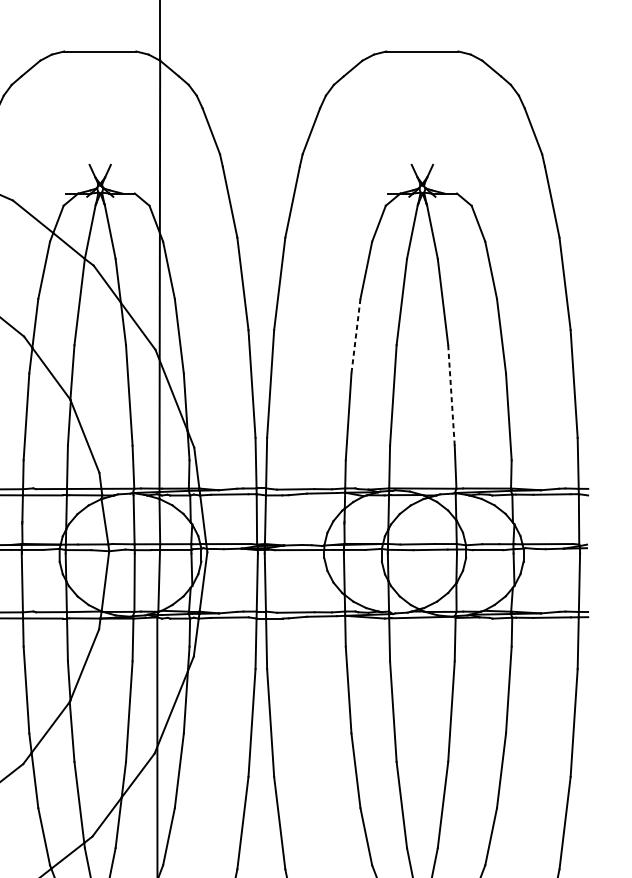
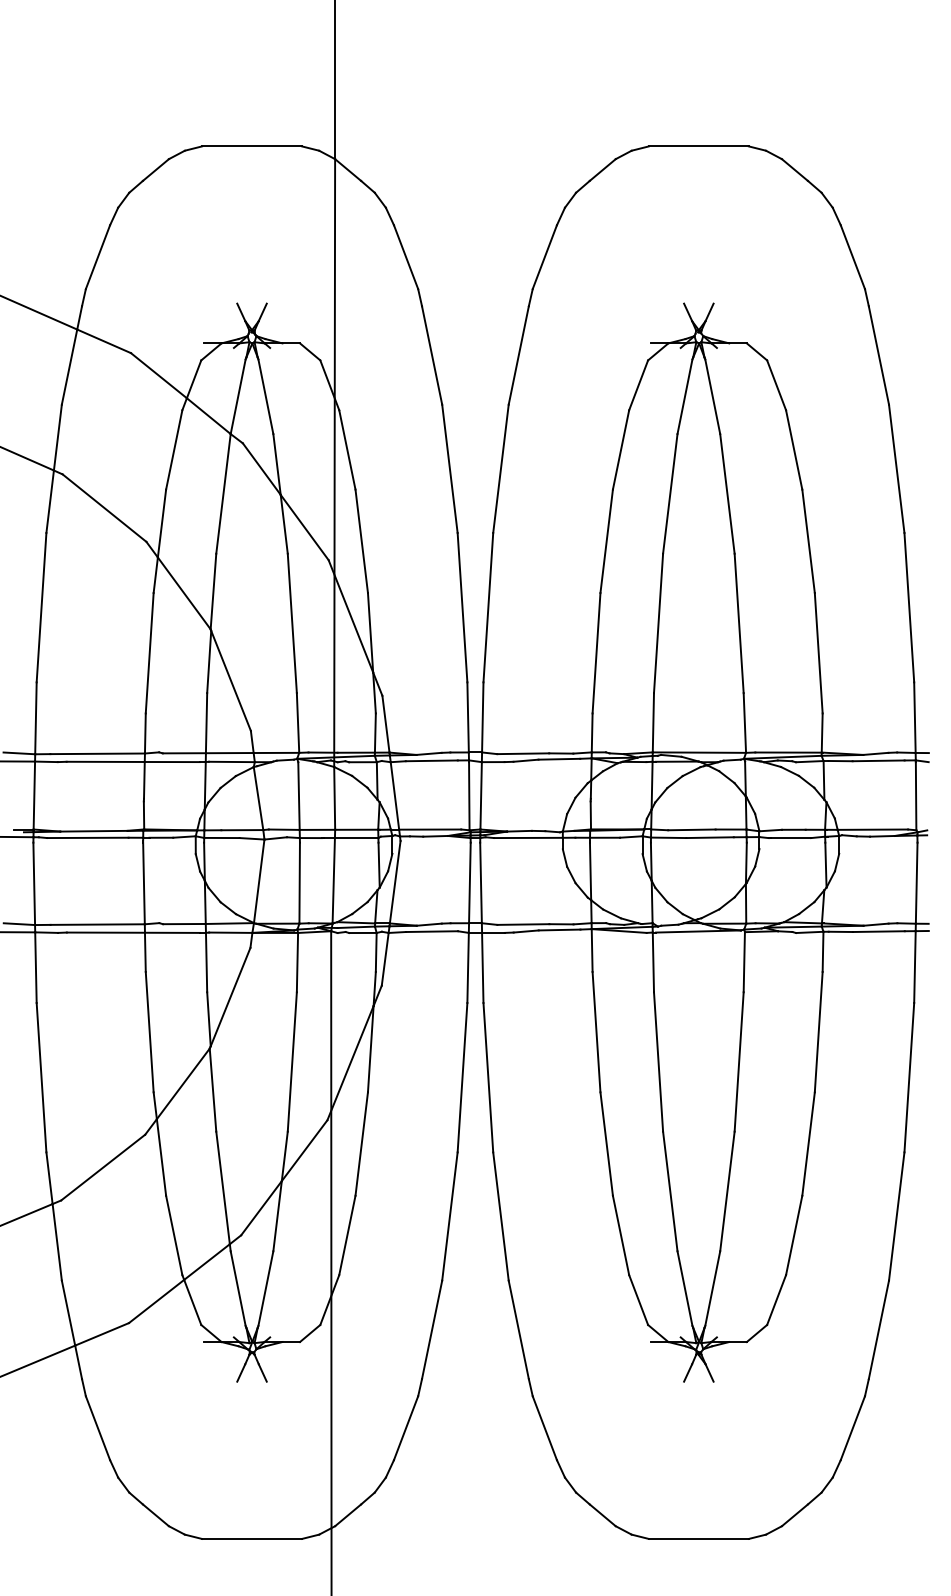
line: (355, 336) -> (606, 541), dashed -> solid
line: (451, 395) -> (739, 623), dashed -> solid

